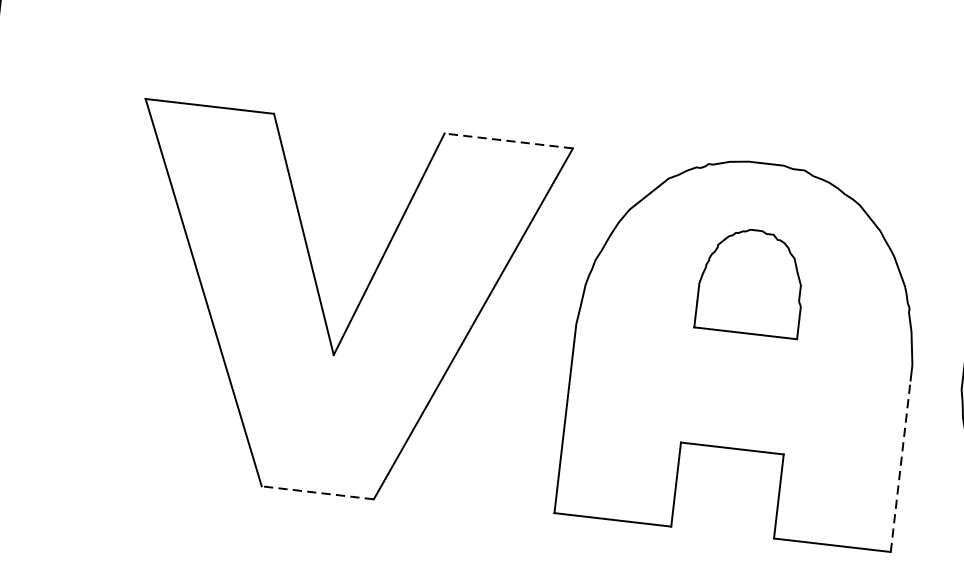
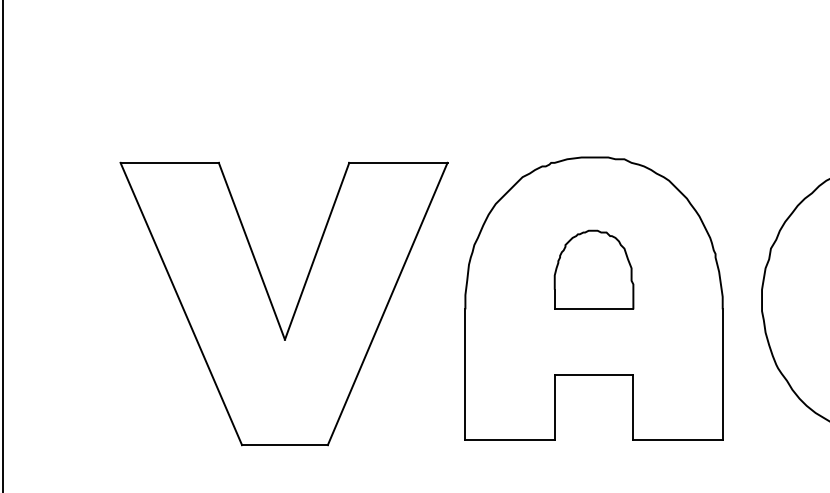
line: (507, 140) -> (397, 162), dashed -> solid
part: (750, 281) -> (593, 269), moved
line: (900, 466) -> (722, 374), dashed -> solid
line: (317, 493) -> (284, 445), dashed -> solid

